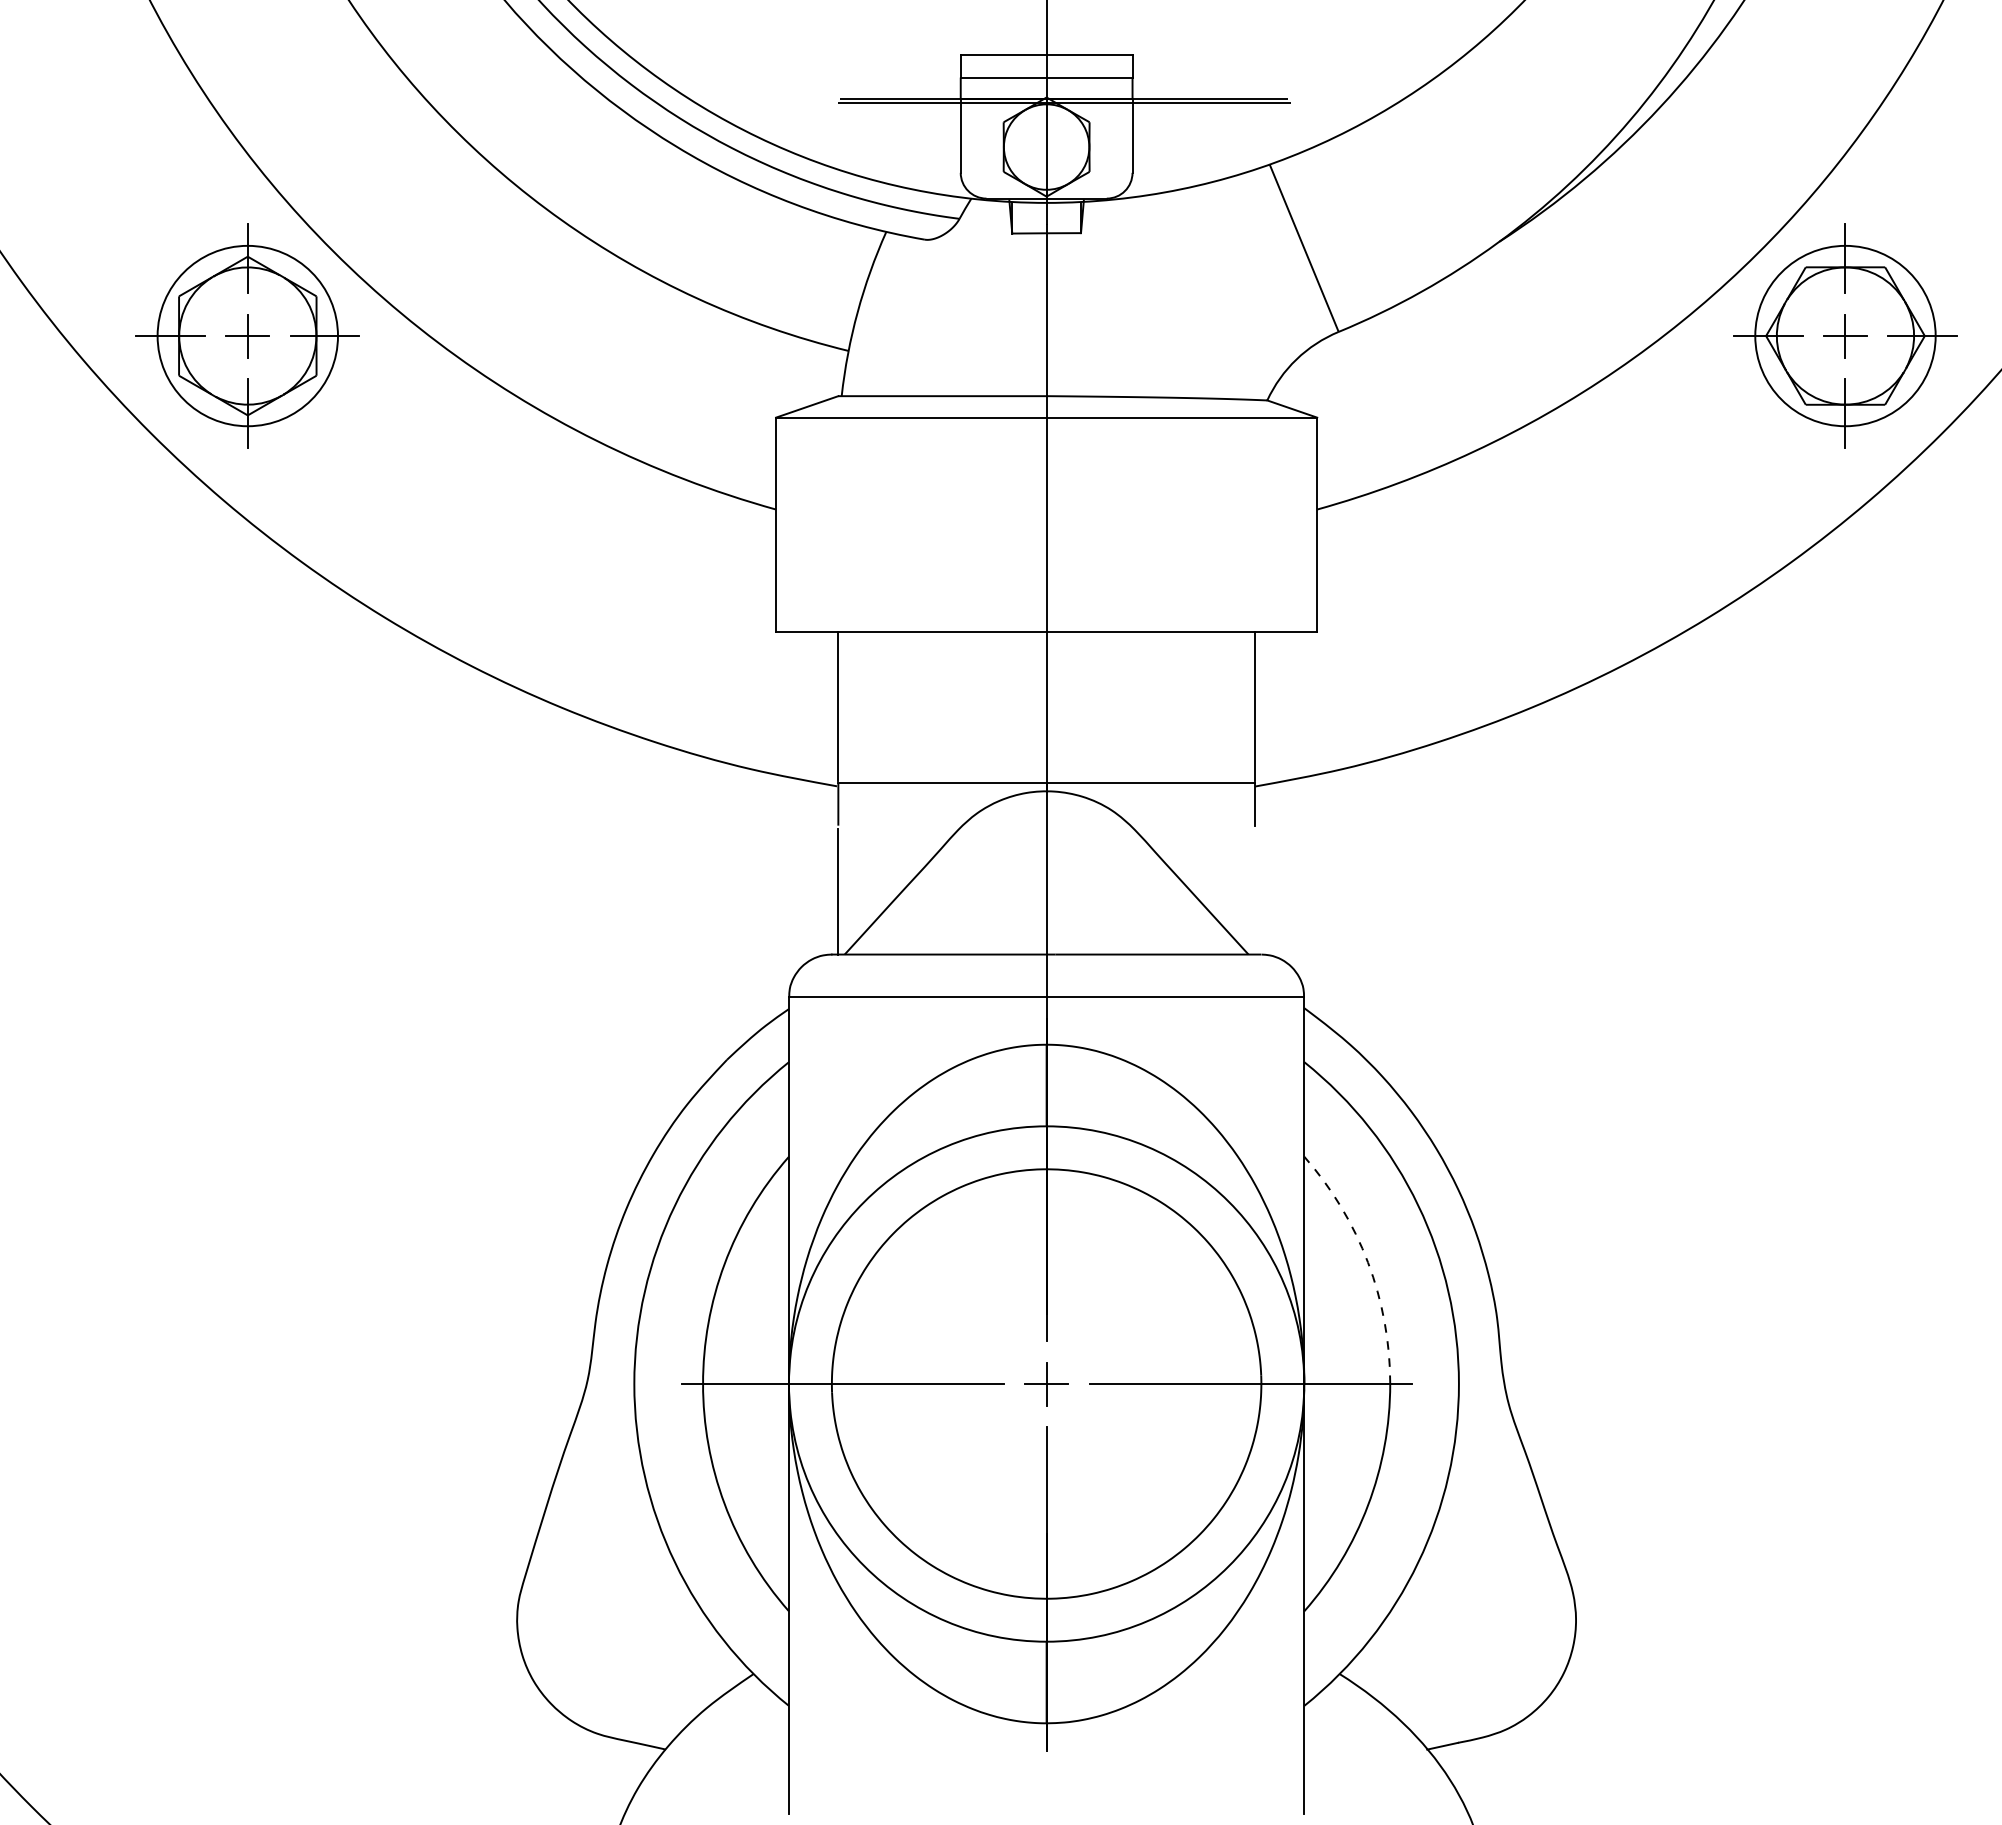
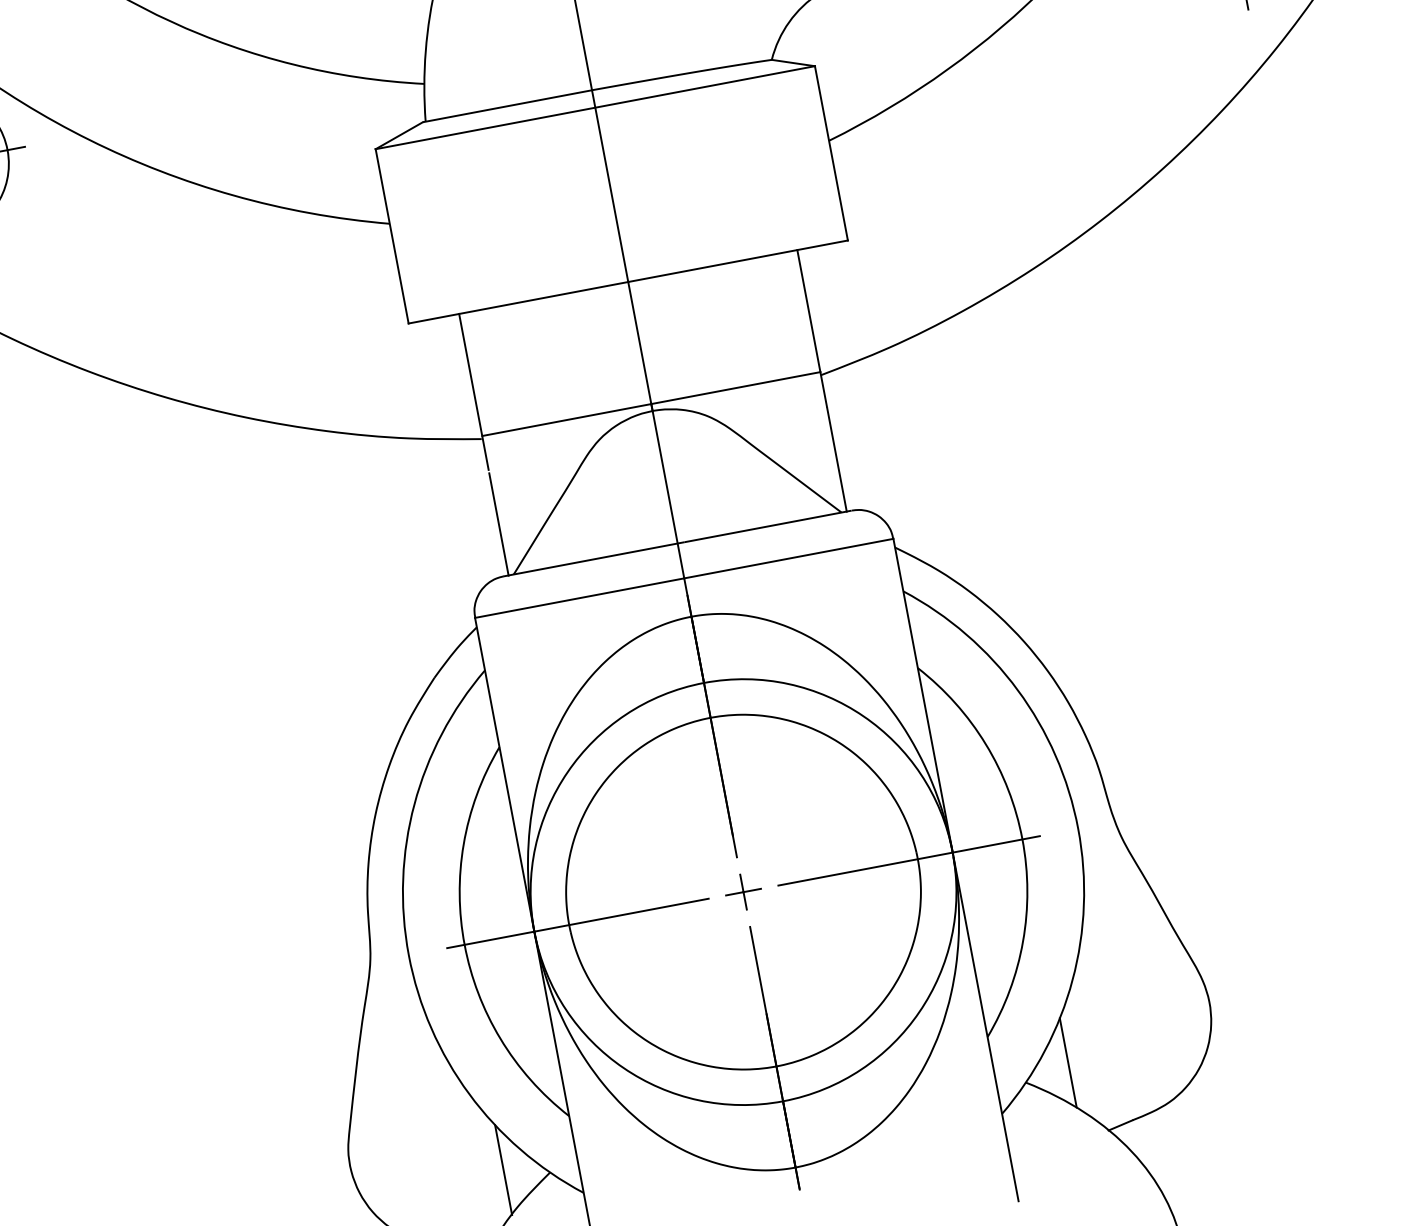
line: (1254, 890) -> (836, 459), added
arc: (1368, 1262) -> (986, 744), dashed -> solid
line: (698, 1660) -> (503, 1169), added
line: (1394, 1660) -> (1068, 1063), added

